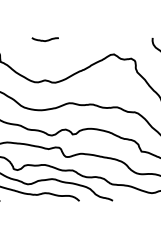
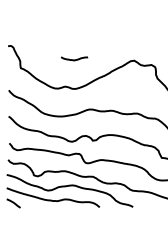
curve: (45, 40) -> (74, 59), moved

